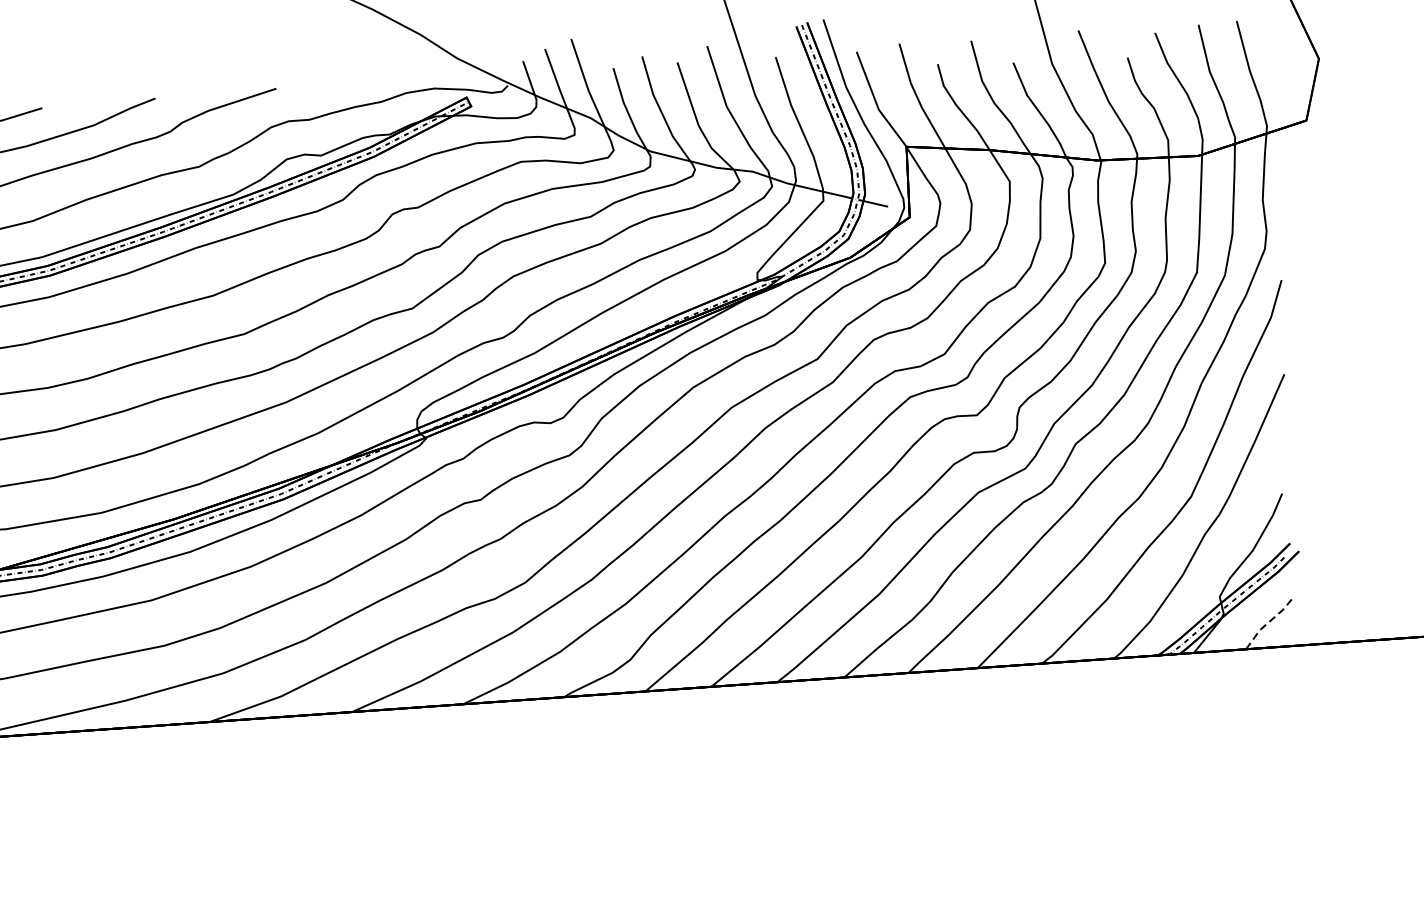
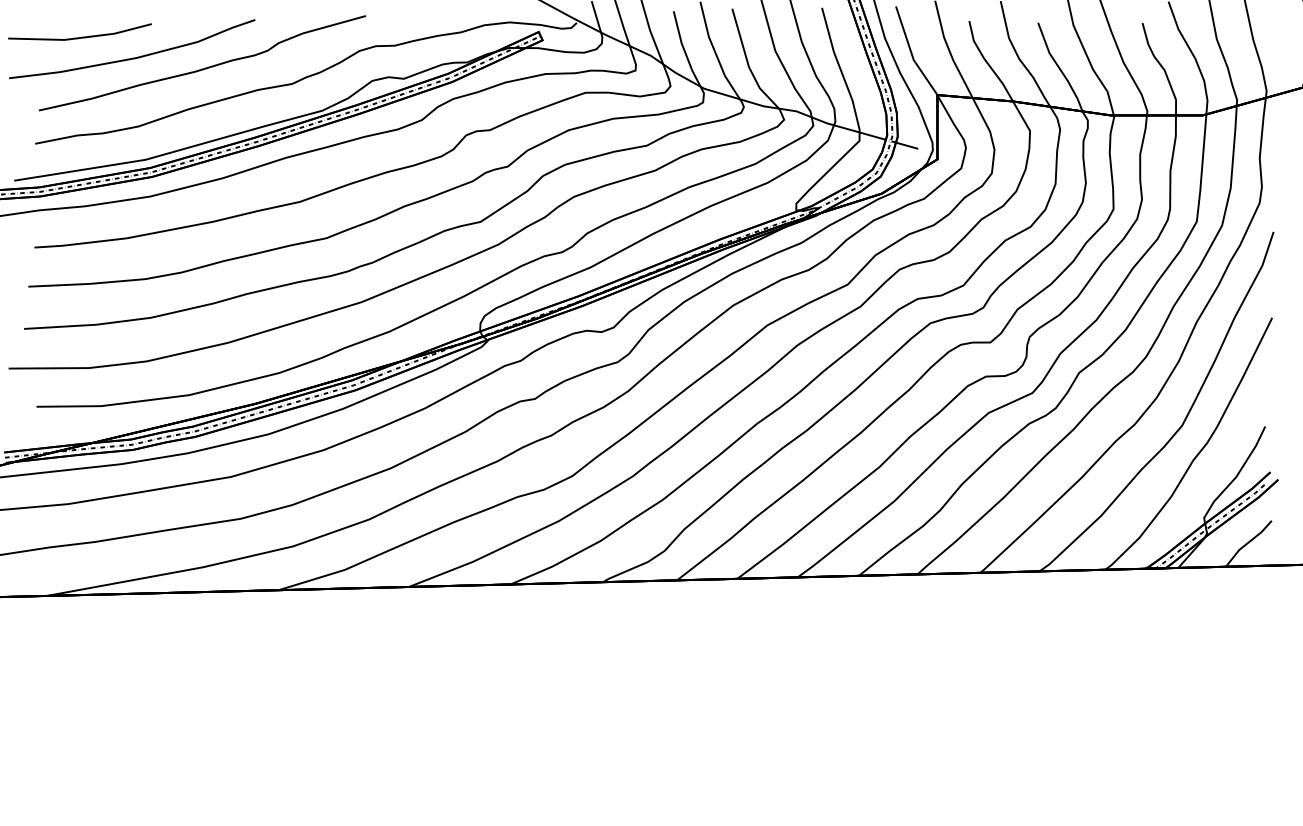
line: (1269, 621) -> (1248, 542), dashed -> solid

